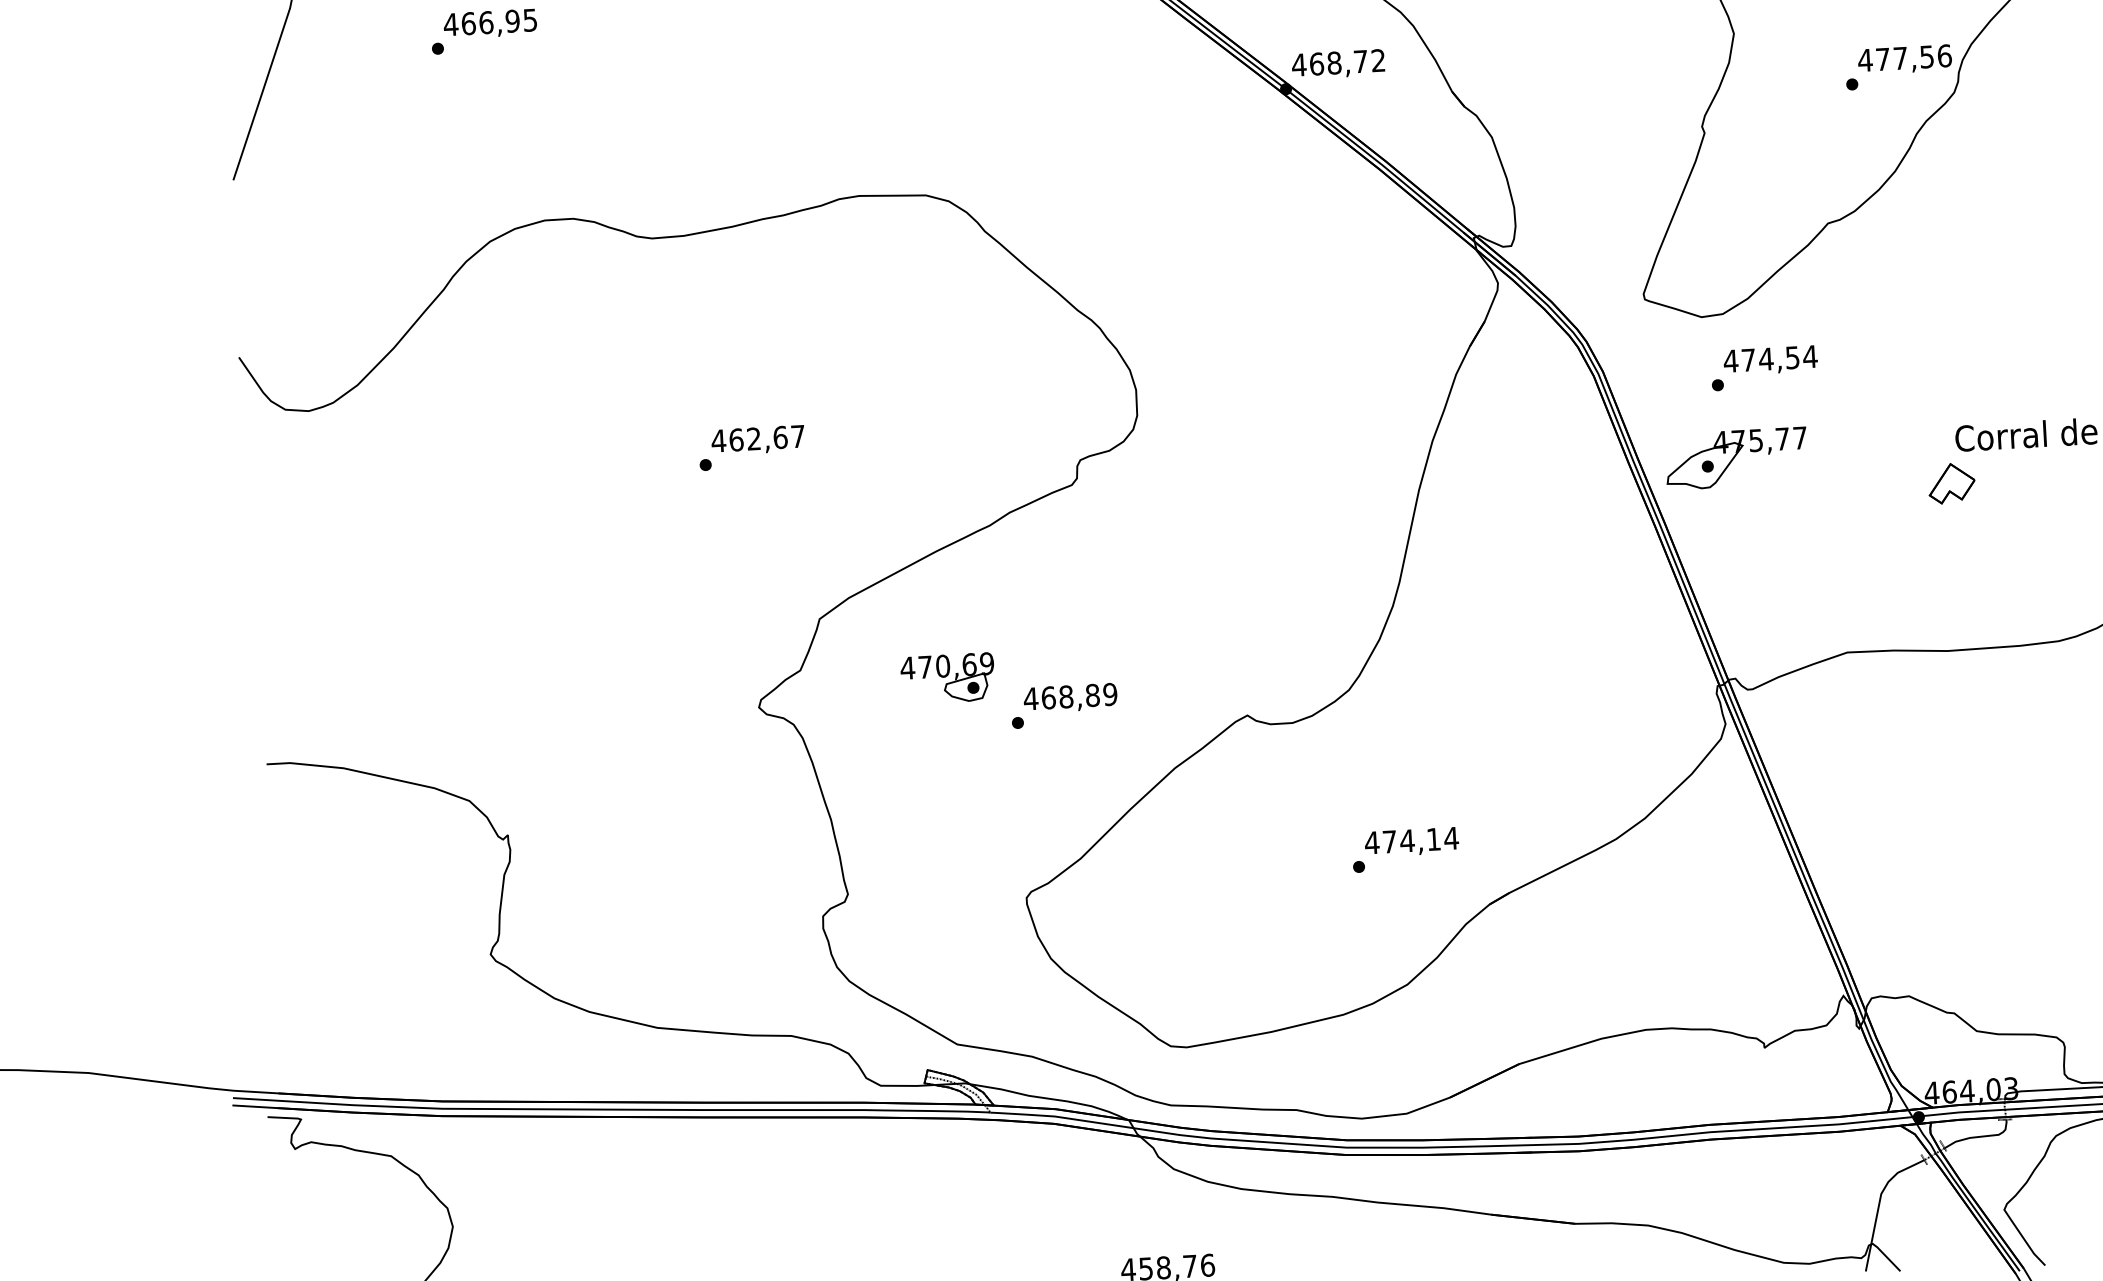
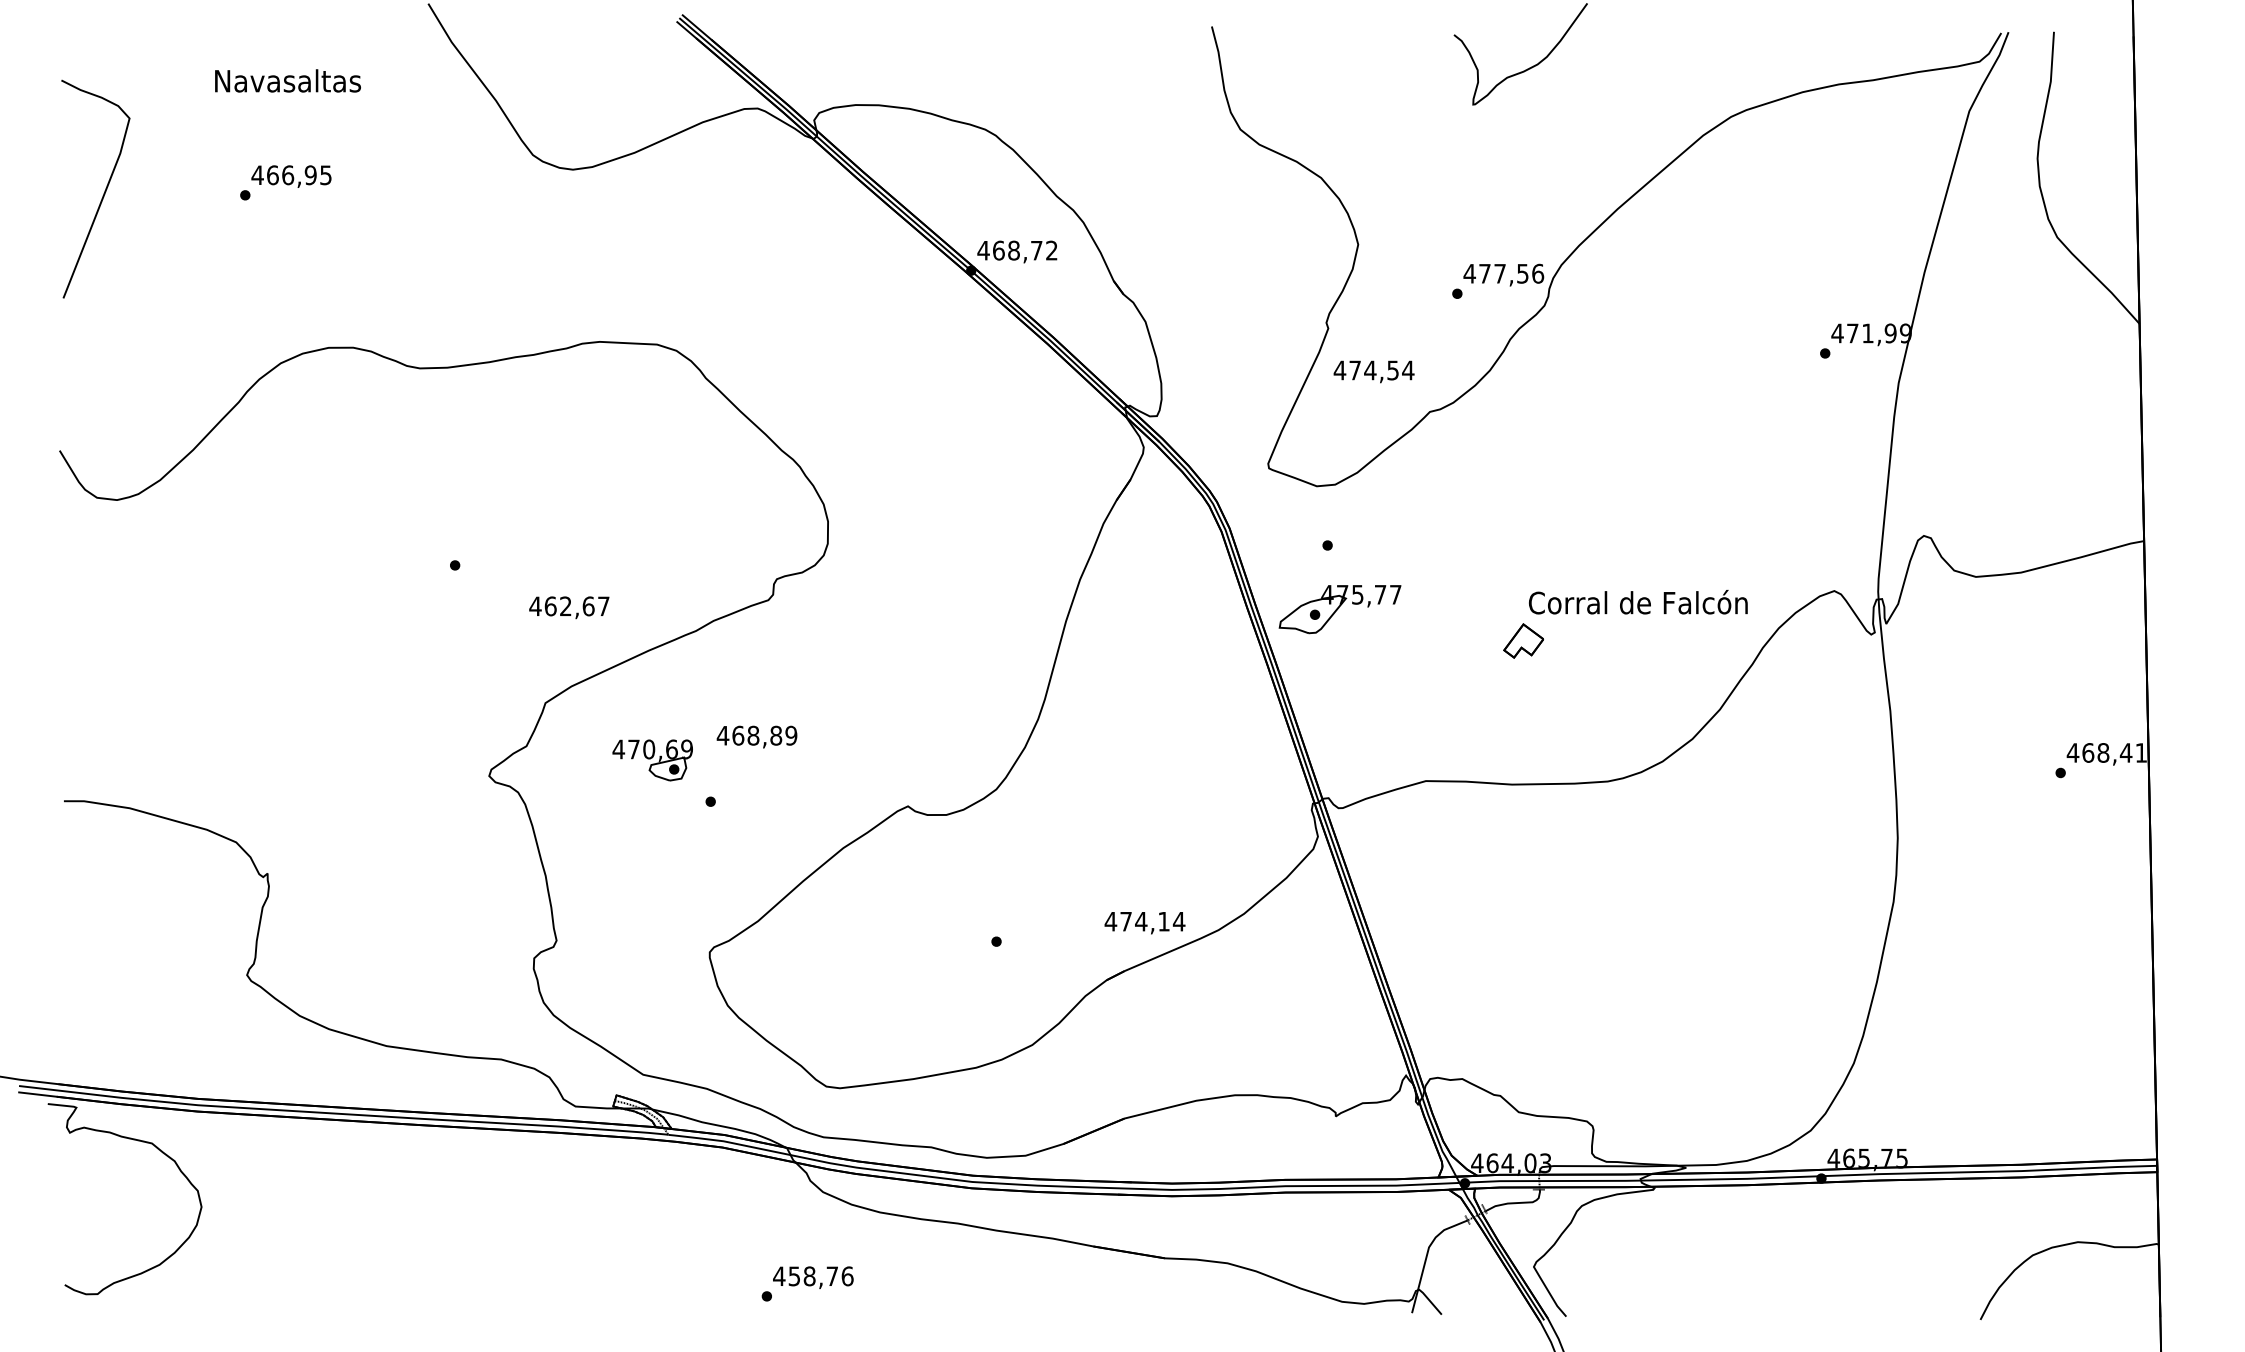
text: (1769, 360) -> (1373, 371), moved
text: (758, 440) -> (569, 607), moved
text: (1069, 697) -> (756, 736), moved
text: (1411, 842) -> (1144, 923), moved

